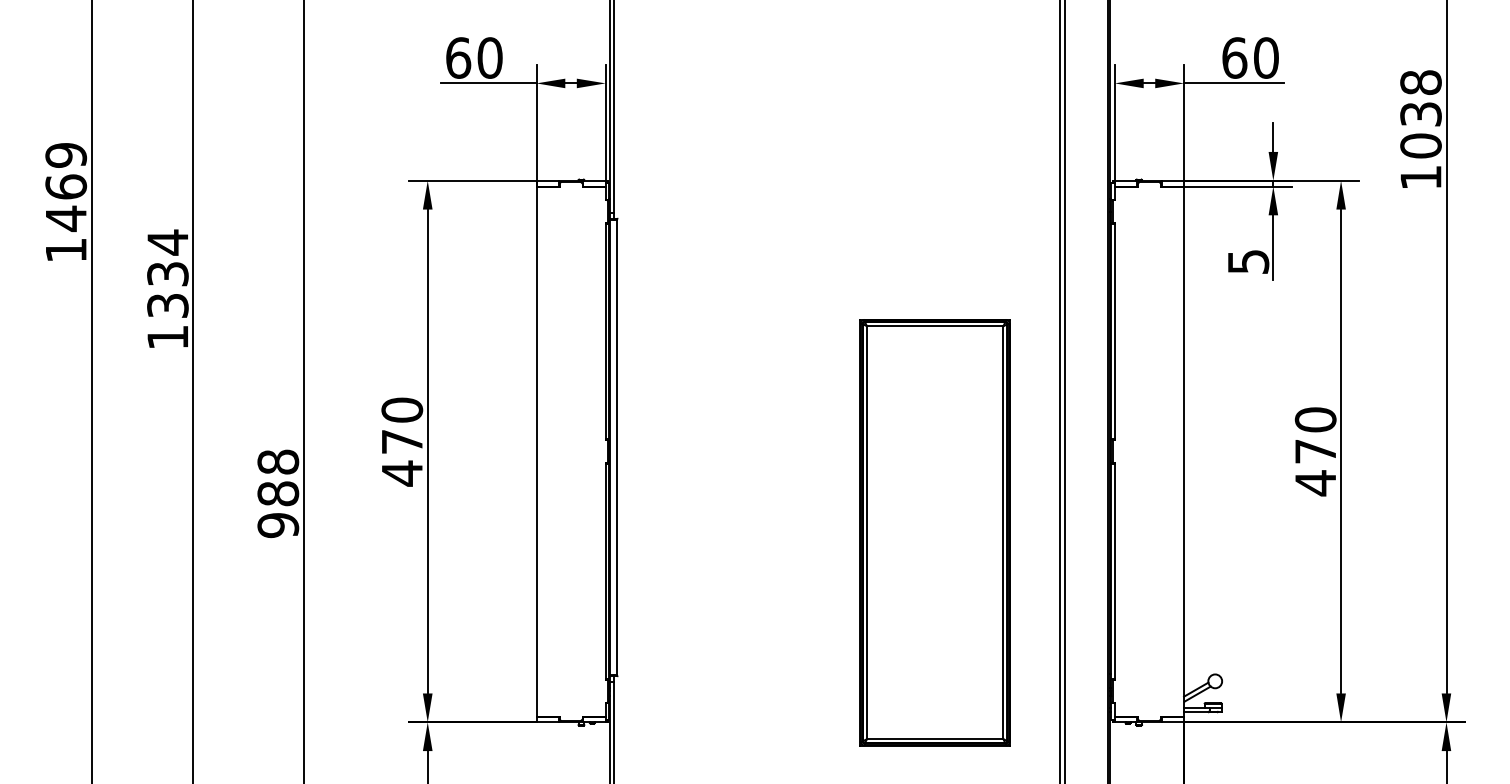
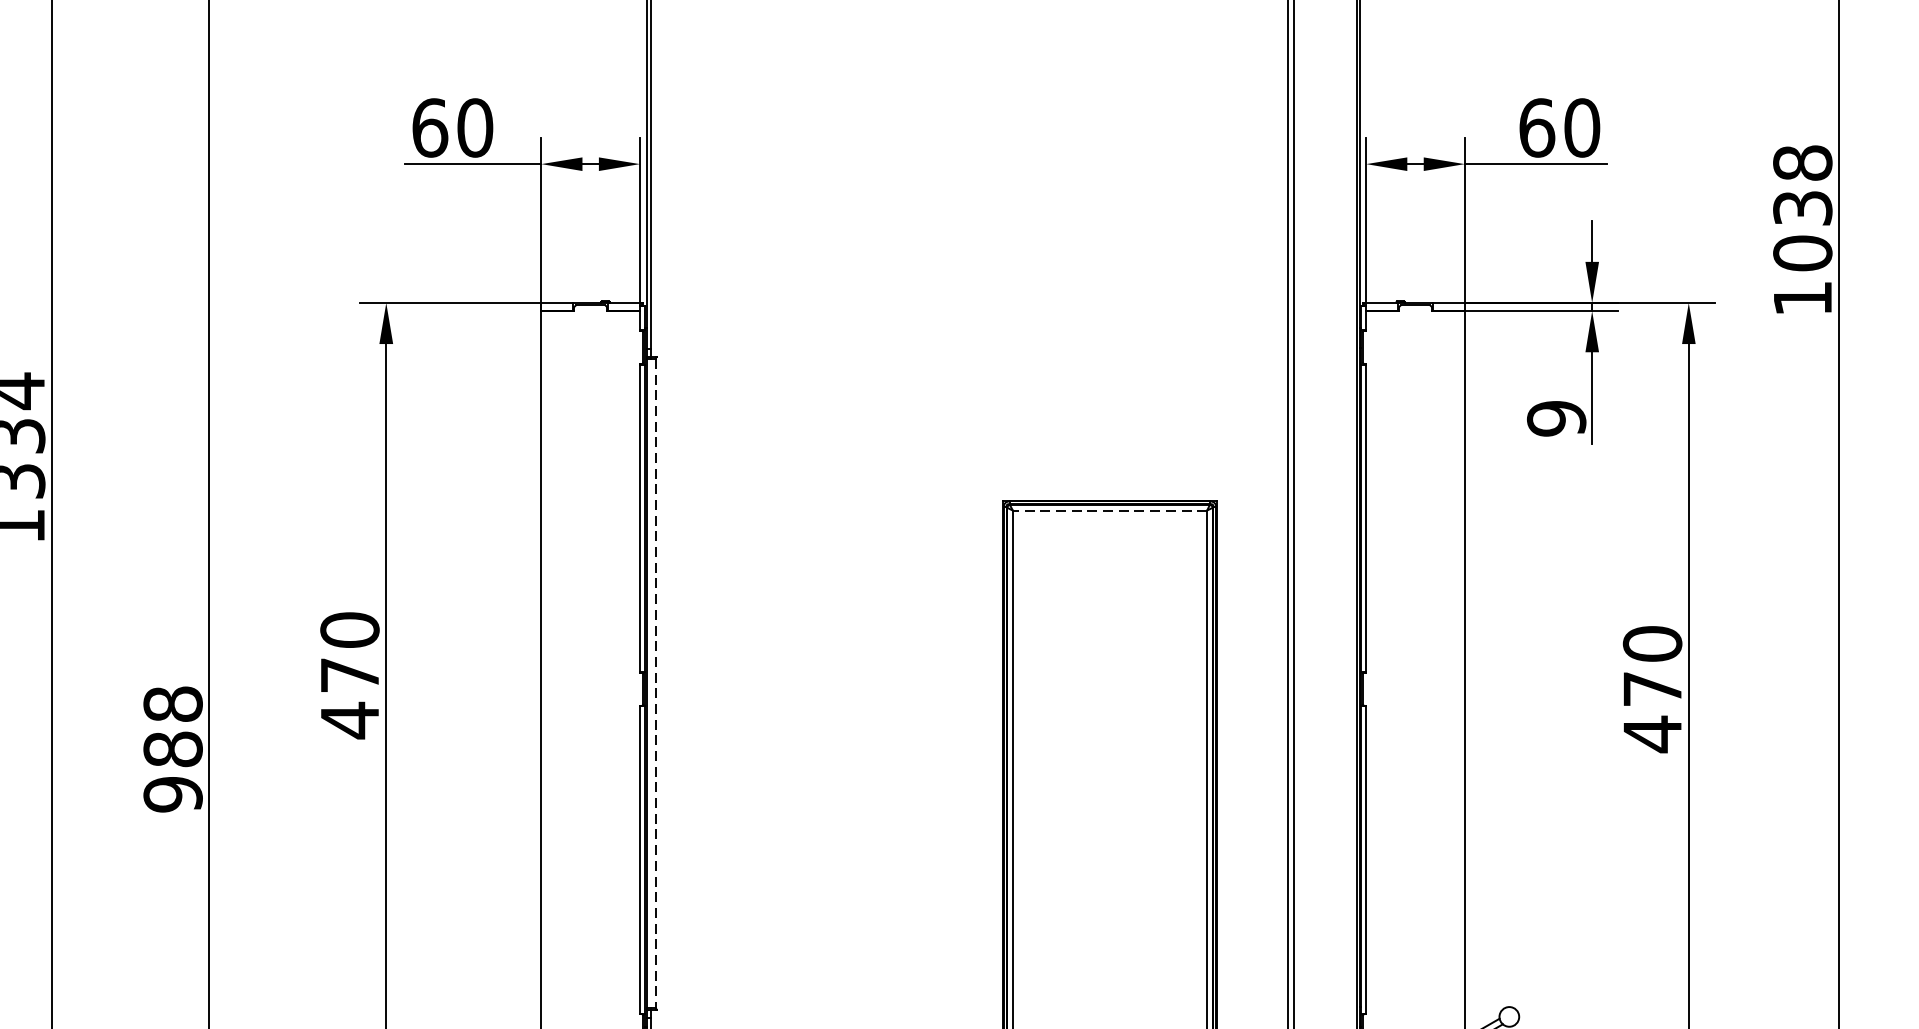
text: (1248, 261) -> (1556, 418), 5 -> 9
line: (934, 326) -> (1108, 510), solid -> dashed
line: (617, 447) -> (656, 683), solid -> dashed

